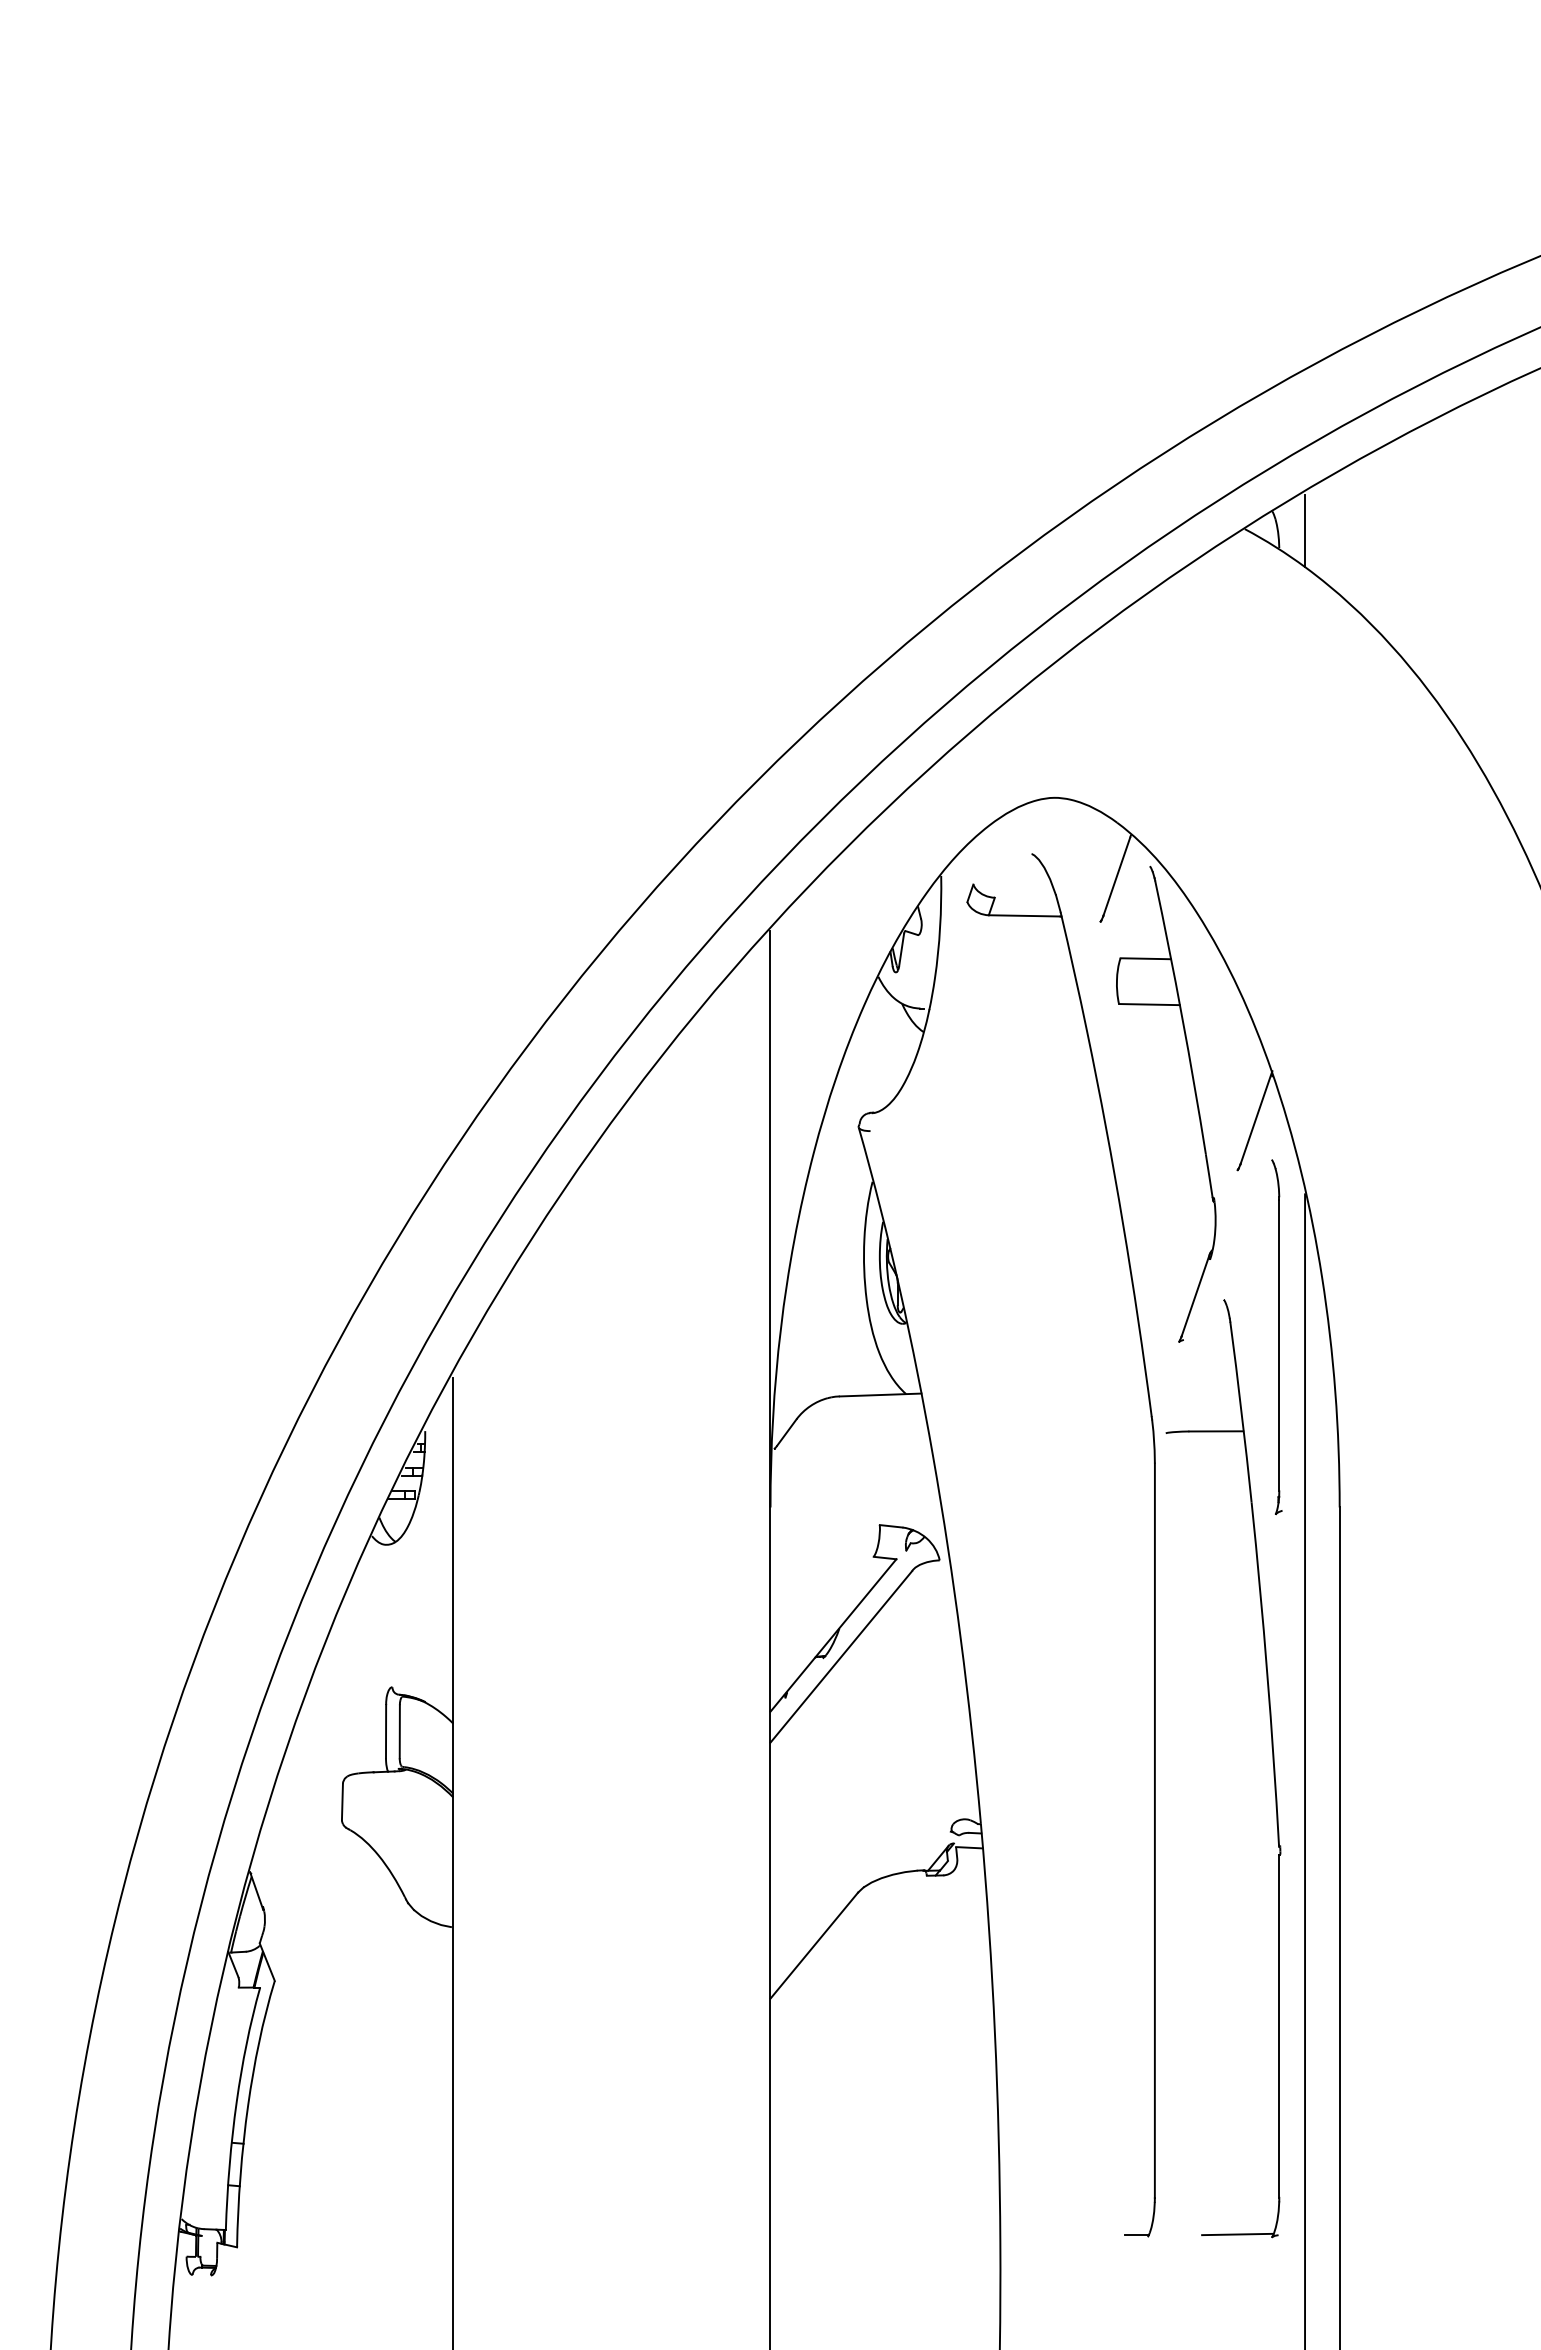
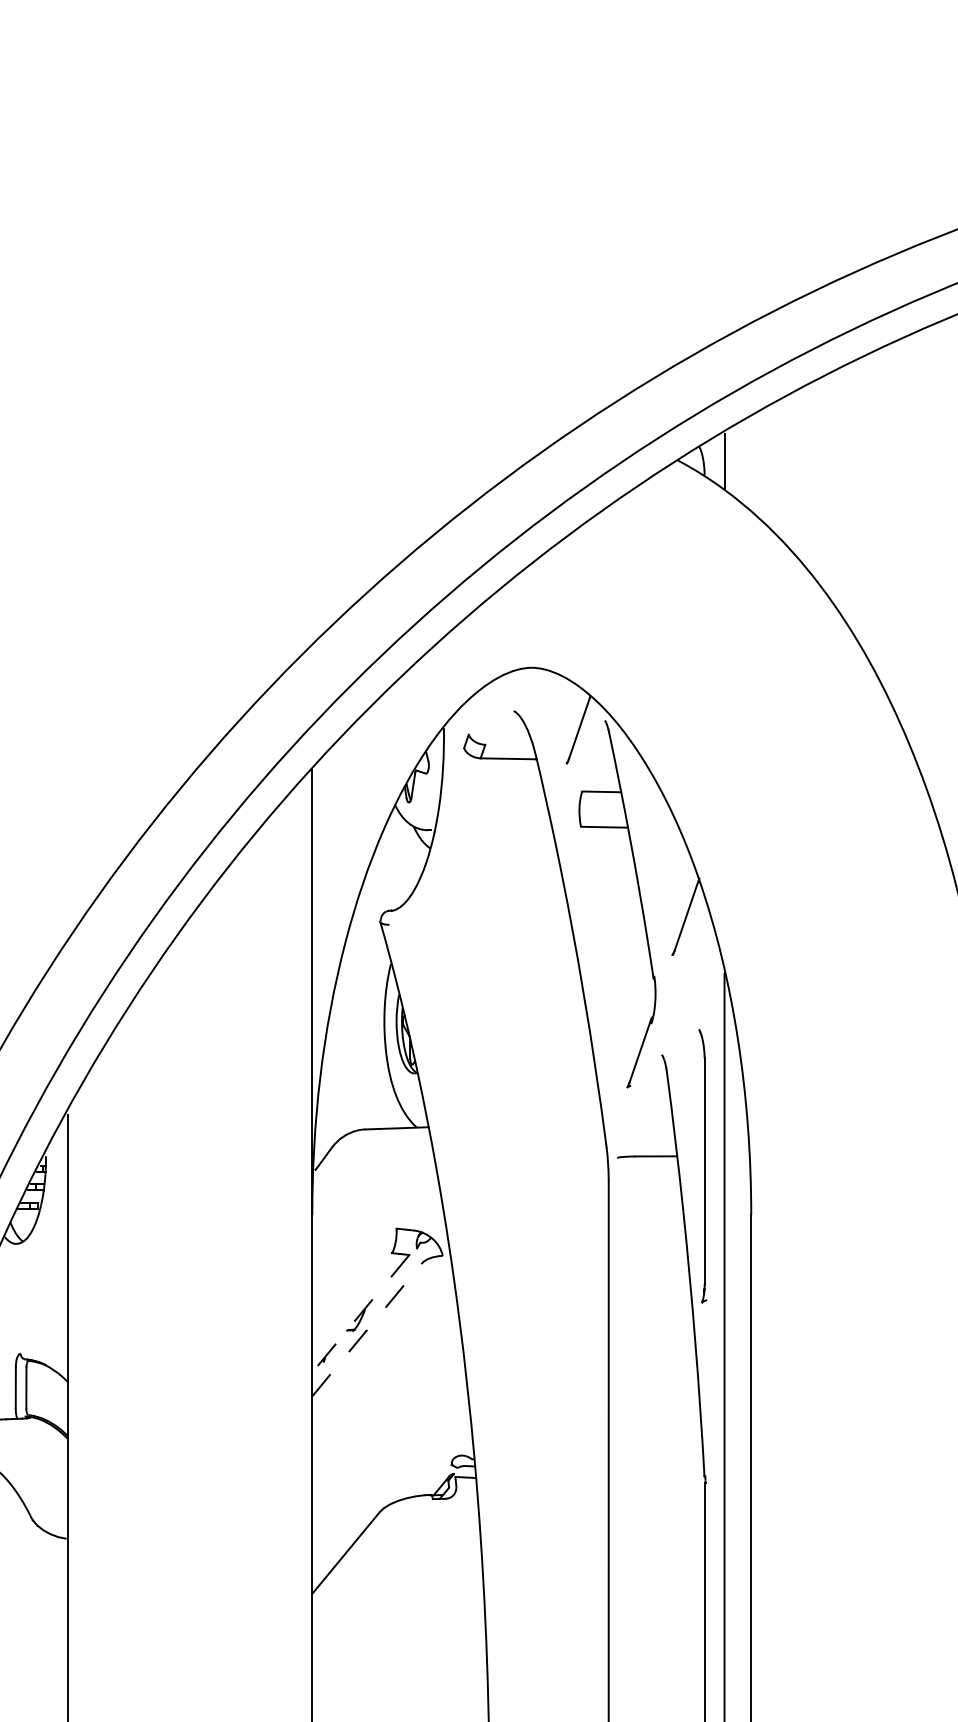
part: (1276, 1337) -> (702, 1166), moved
line: (833, 1635) -> (360, 1313), solid -> dashed
line: (841, 1656) -> (367, 1329), solid -> dashed

